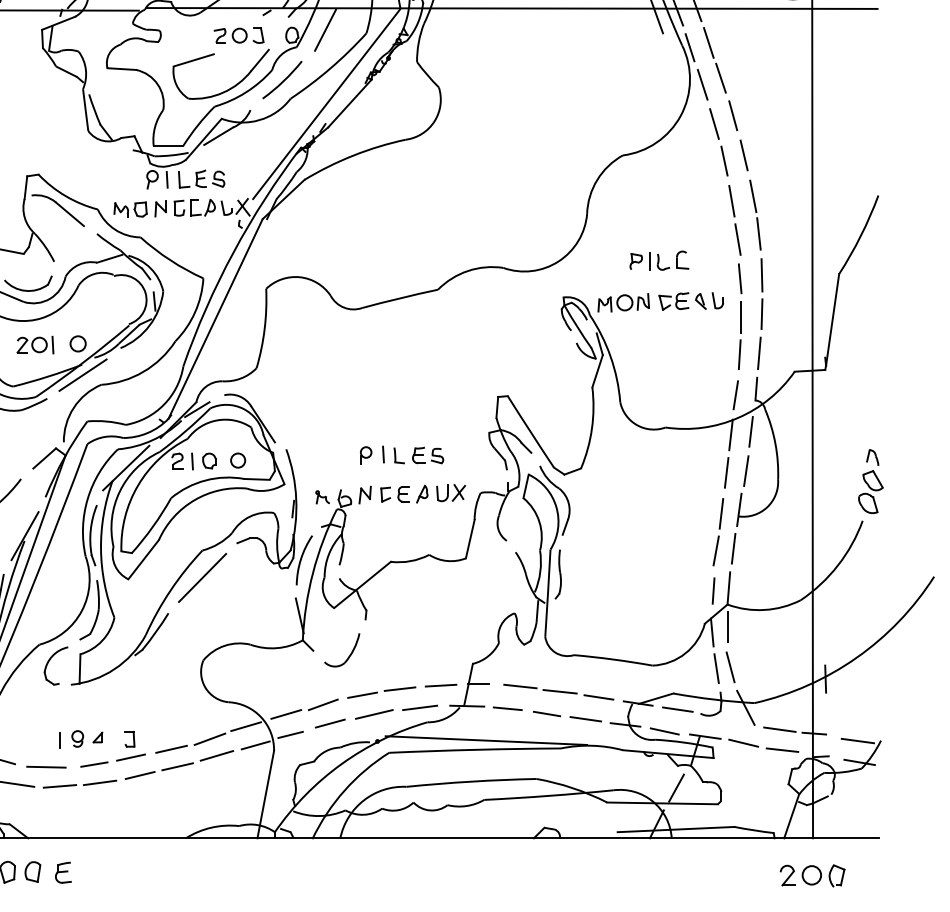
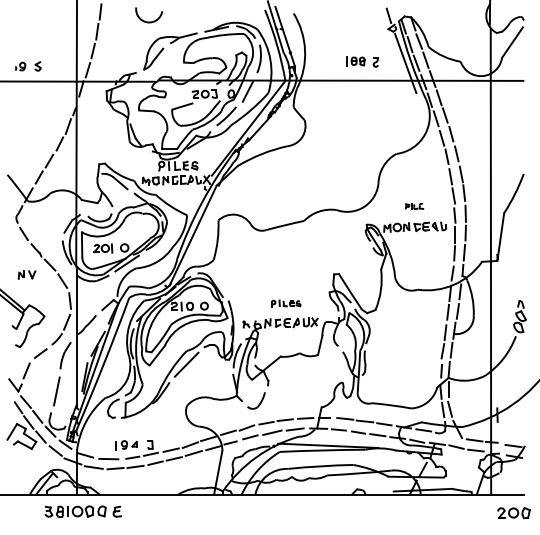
part: (659, 260) -> (414, 206), size x0.6
part: (400, 455) -> (285, 303), size x0.7
part: (811, 876) -> (513, 513), moved

